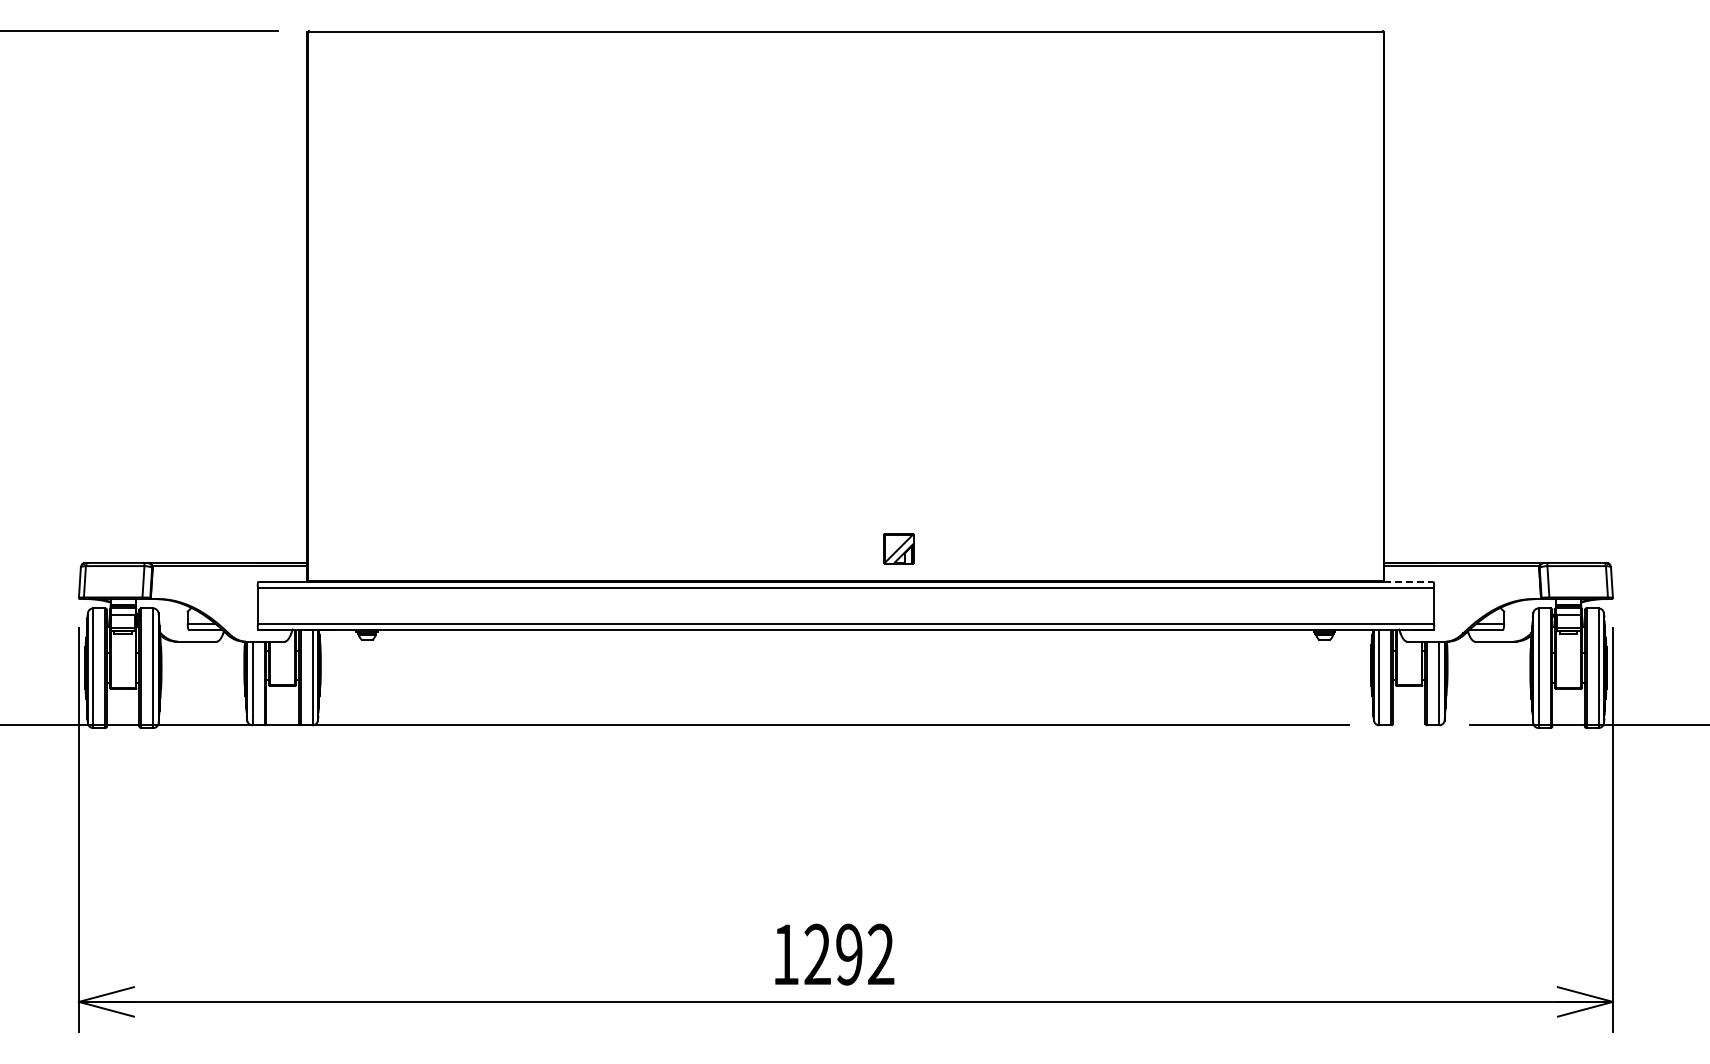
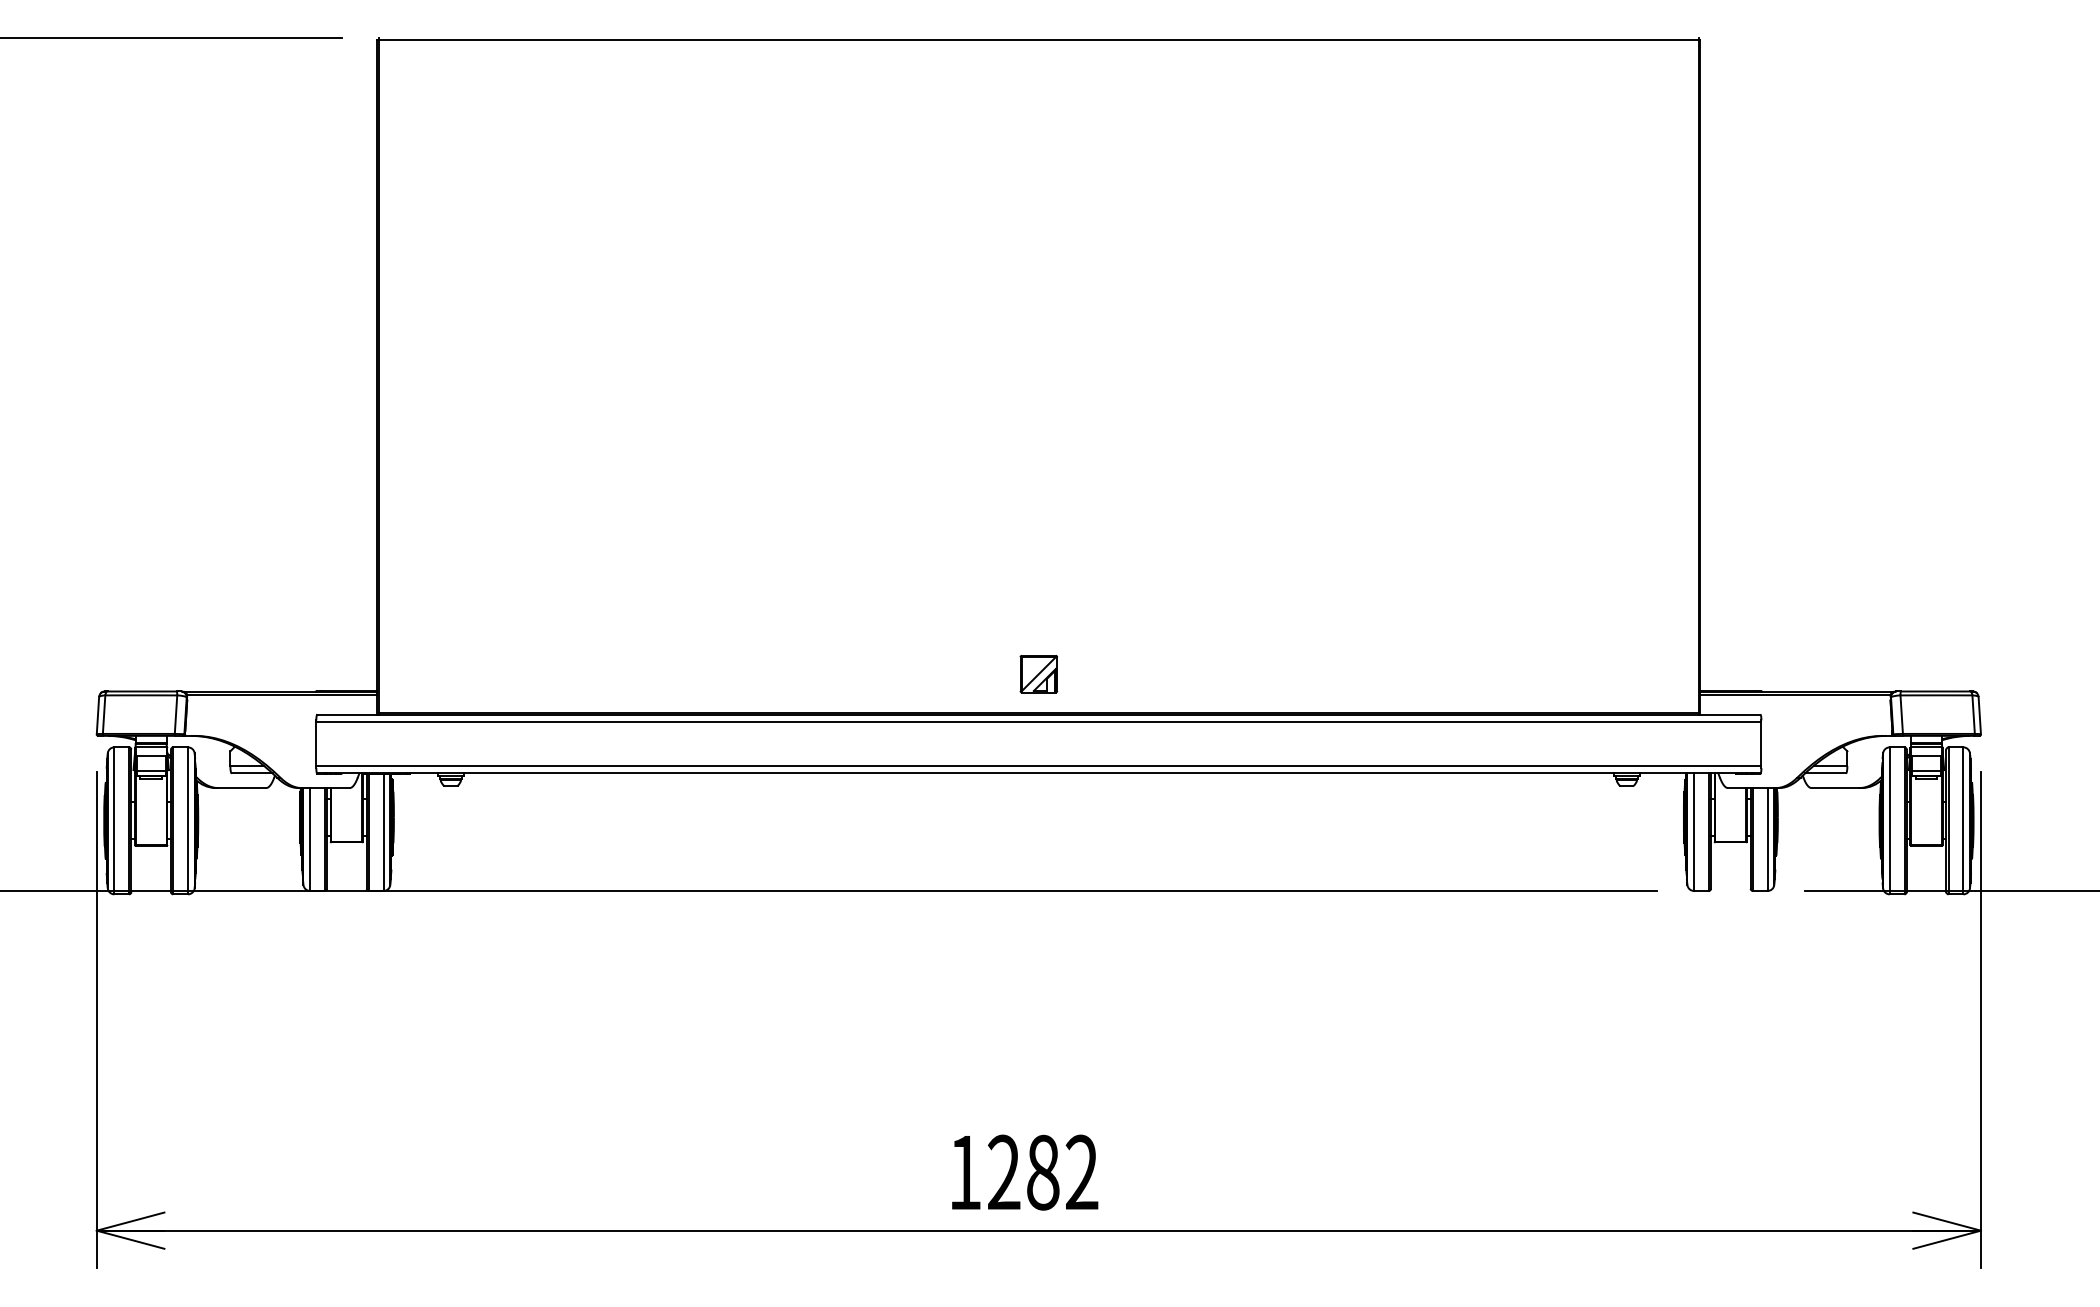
part: (898, 548) -> (1038, 673), moved
line: (1409, 581) -> (1731, 714), dashed -> solid
text: (849, 954) -> (1043, 1172), 1292 -> 1282

